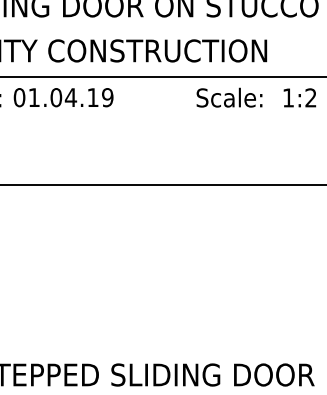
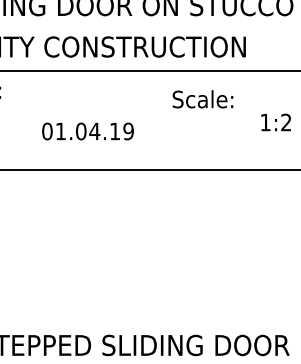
text: (63, 97) -> (87, 131), moved
text: (229, 97) -> (202, 99), moved
text: (299, 97) -> (275, 122), moved

